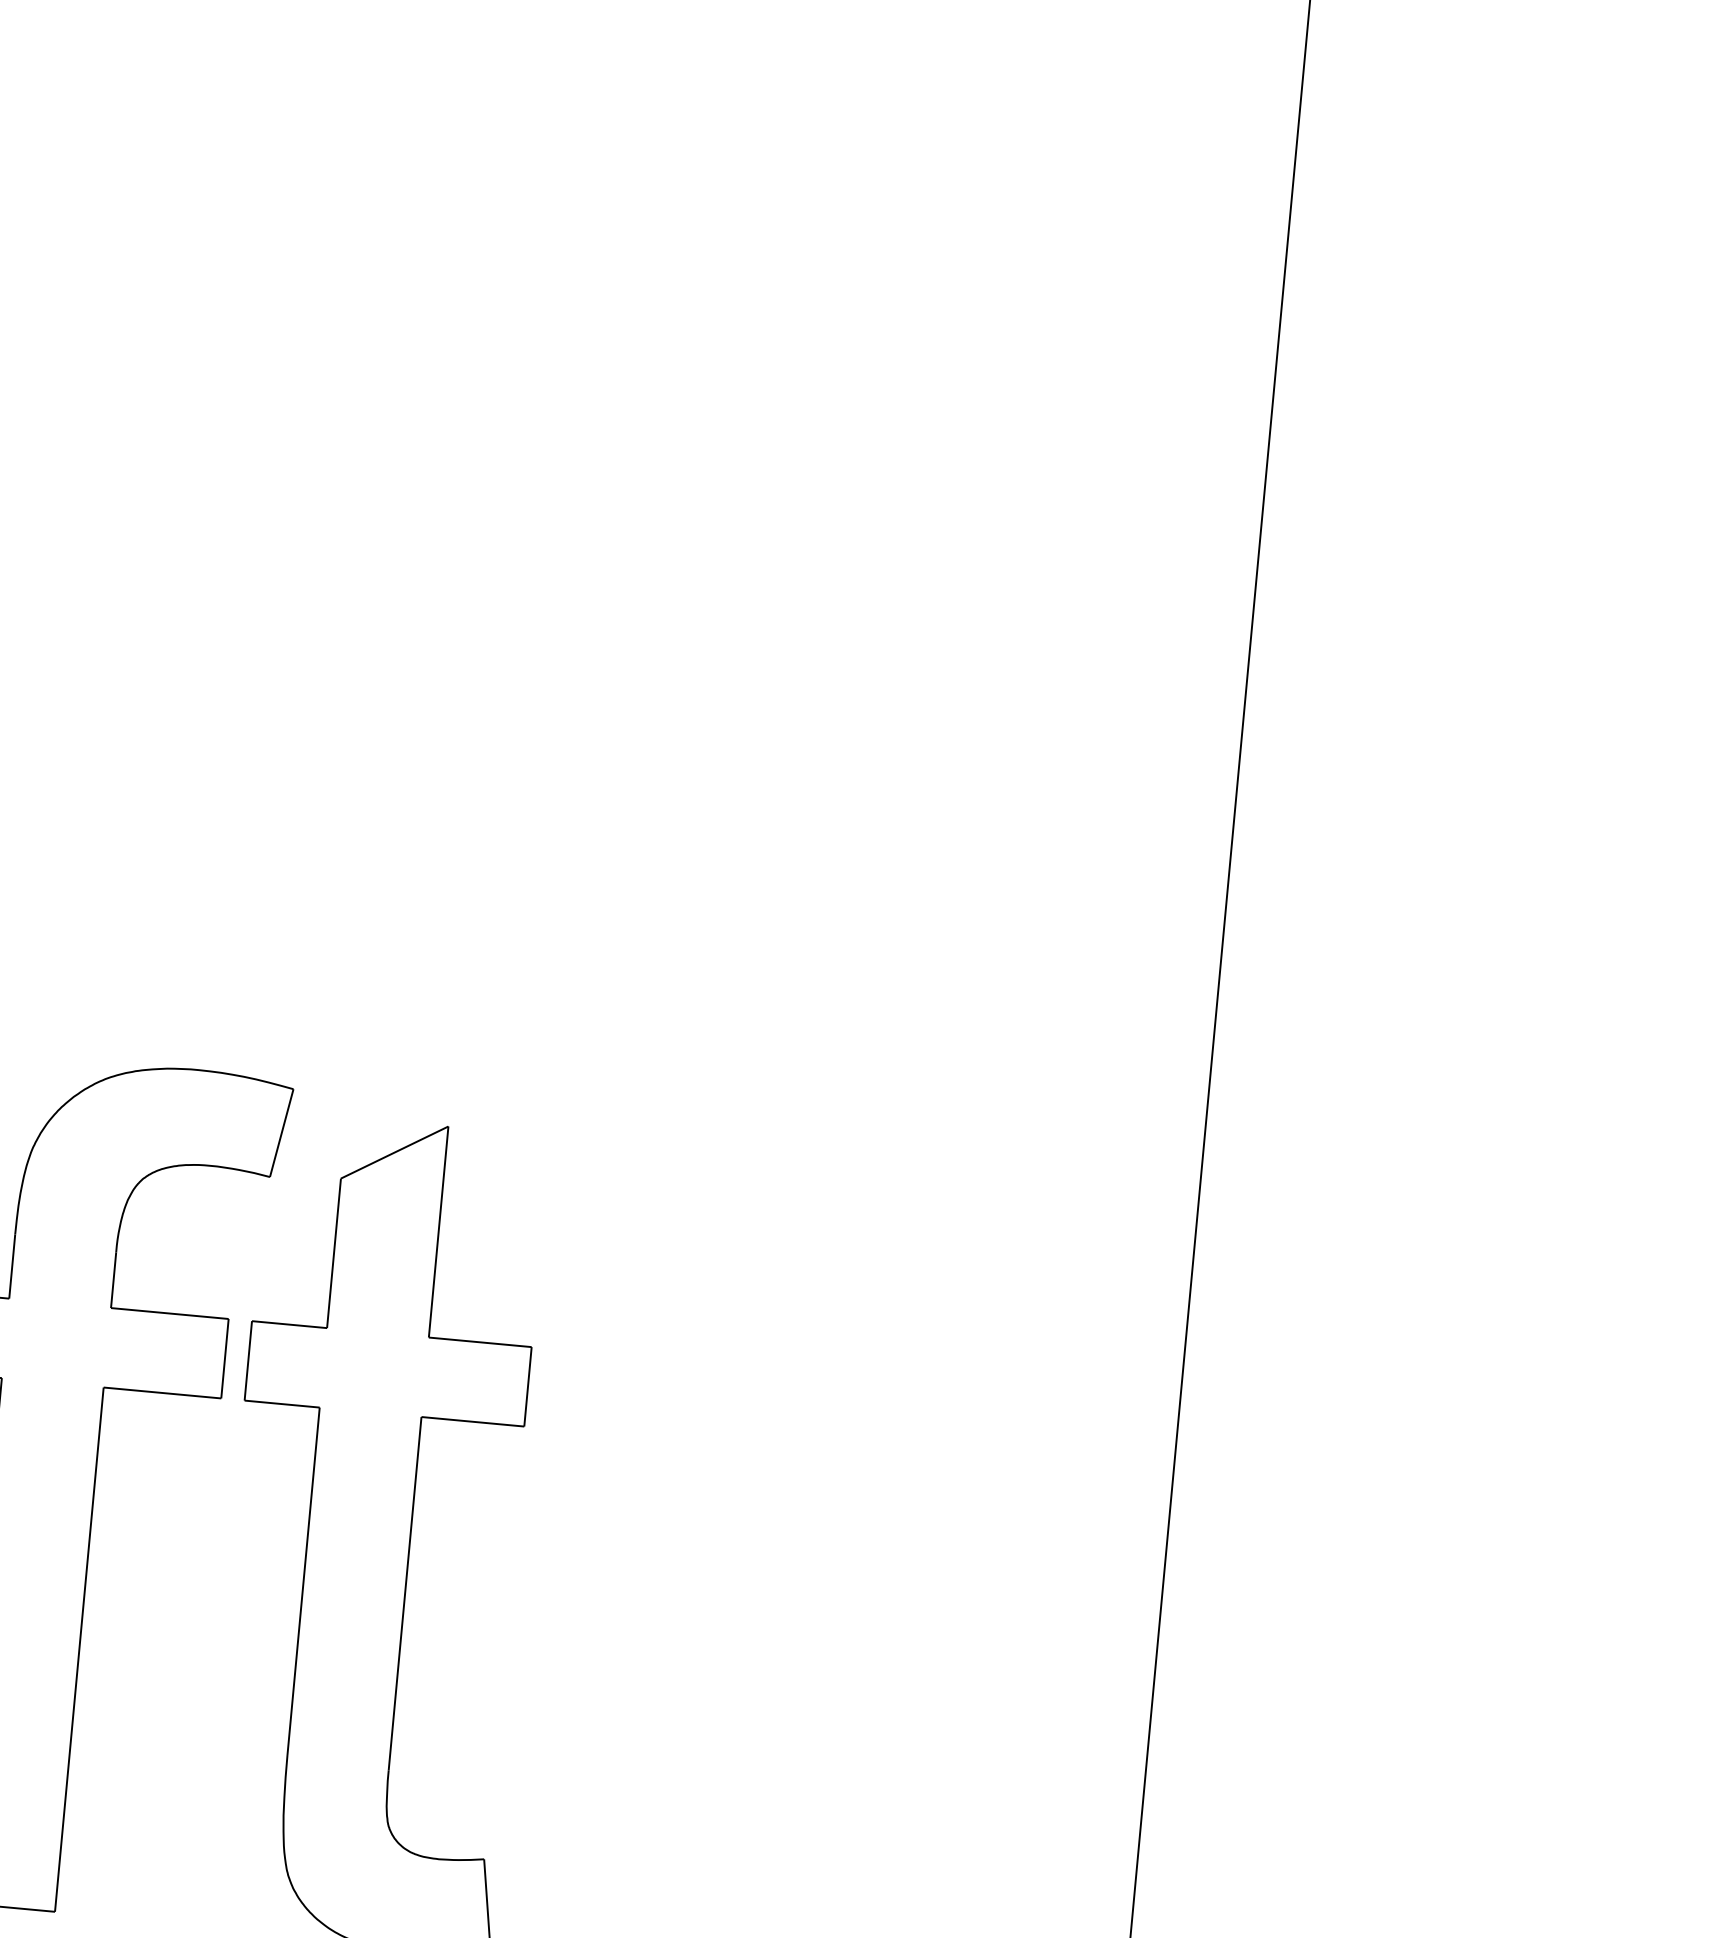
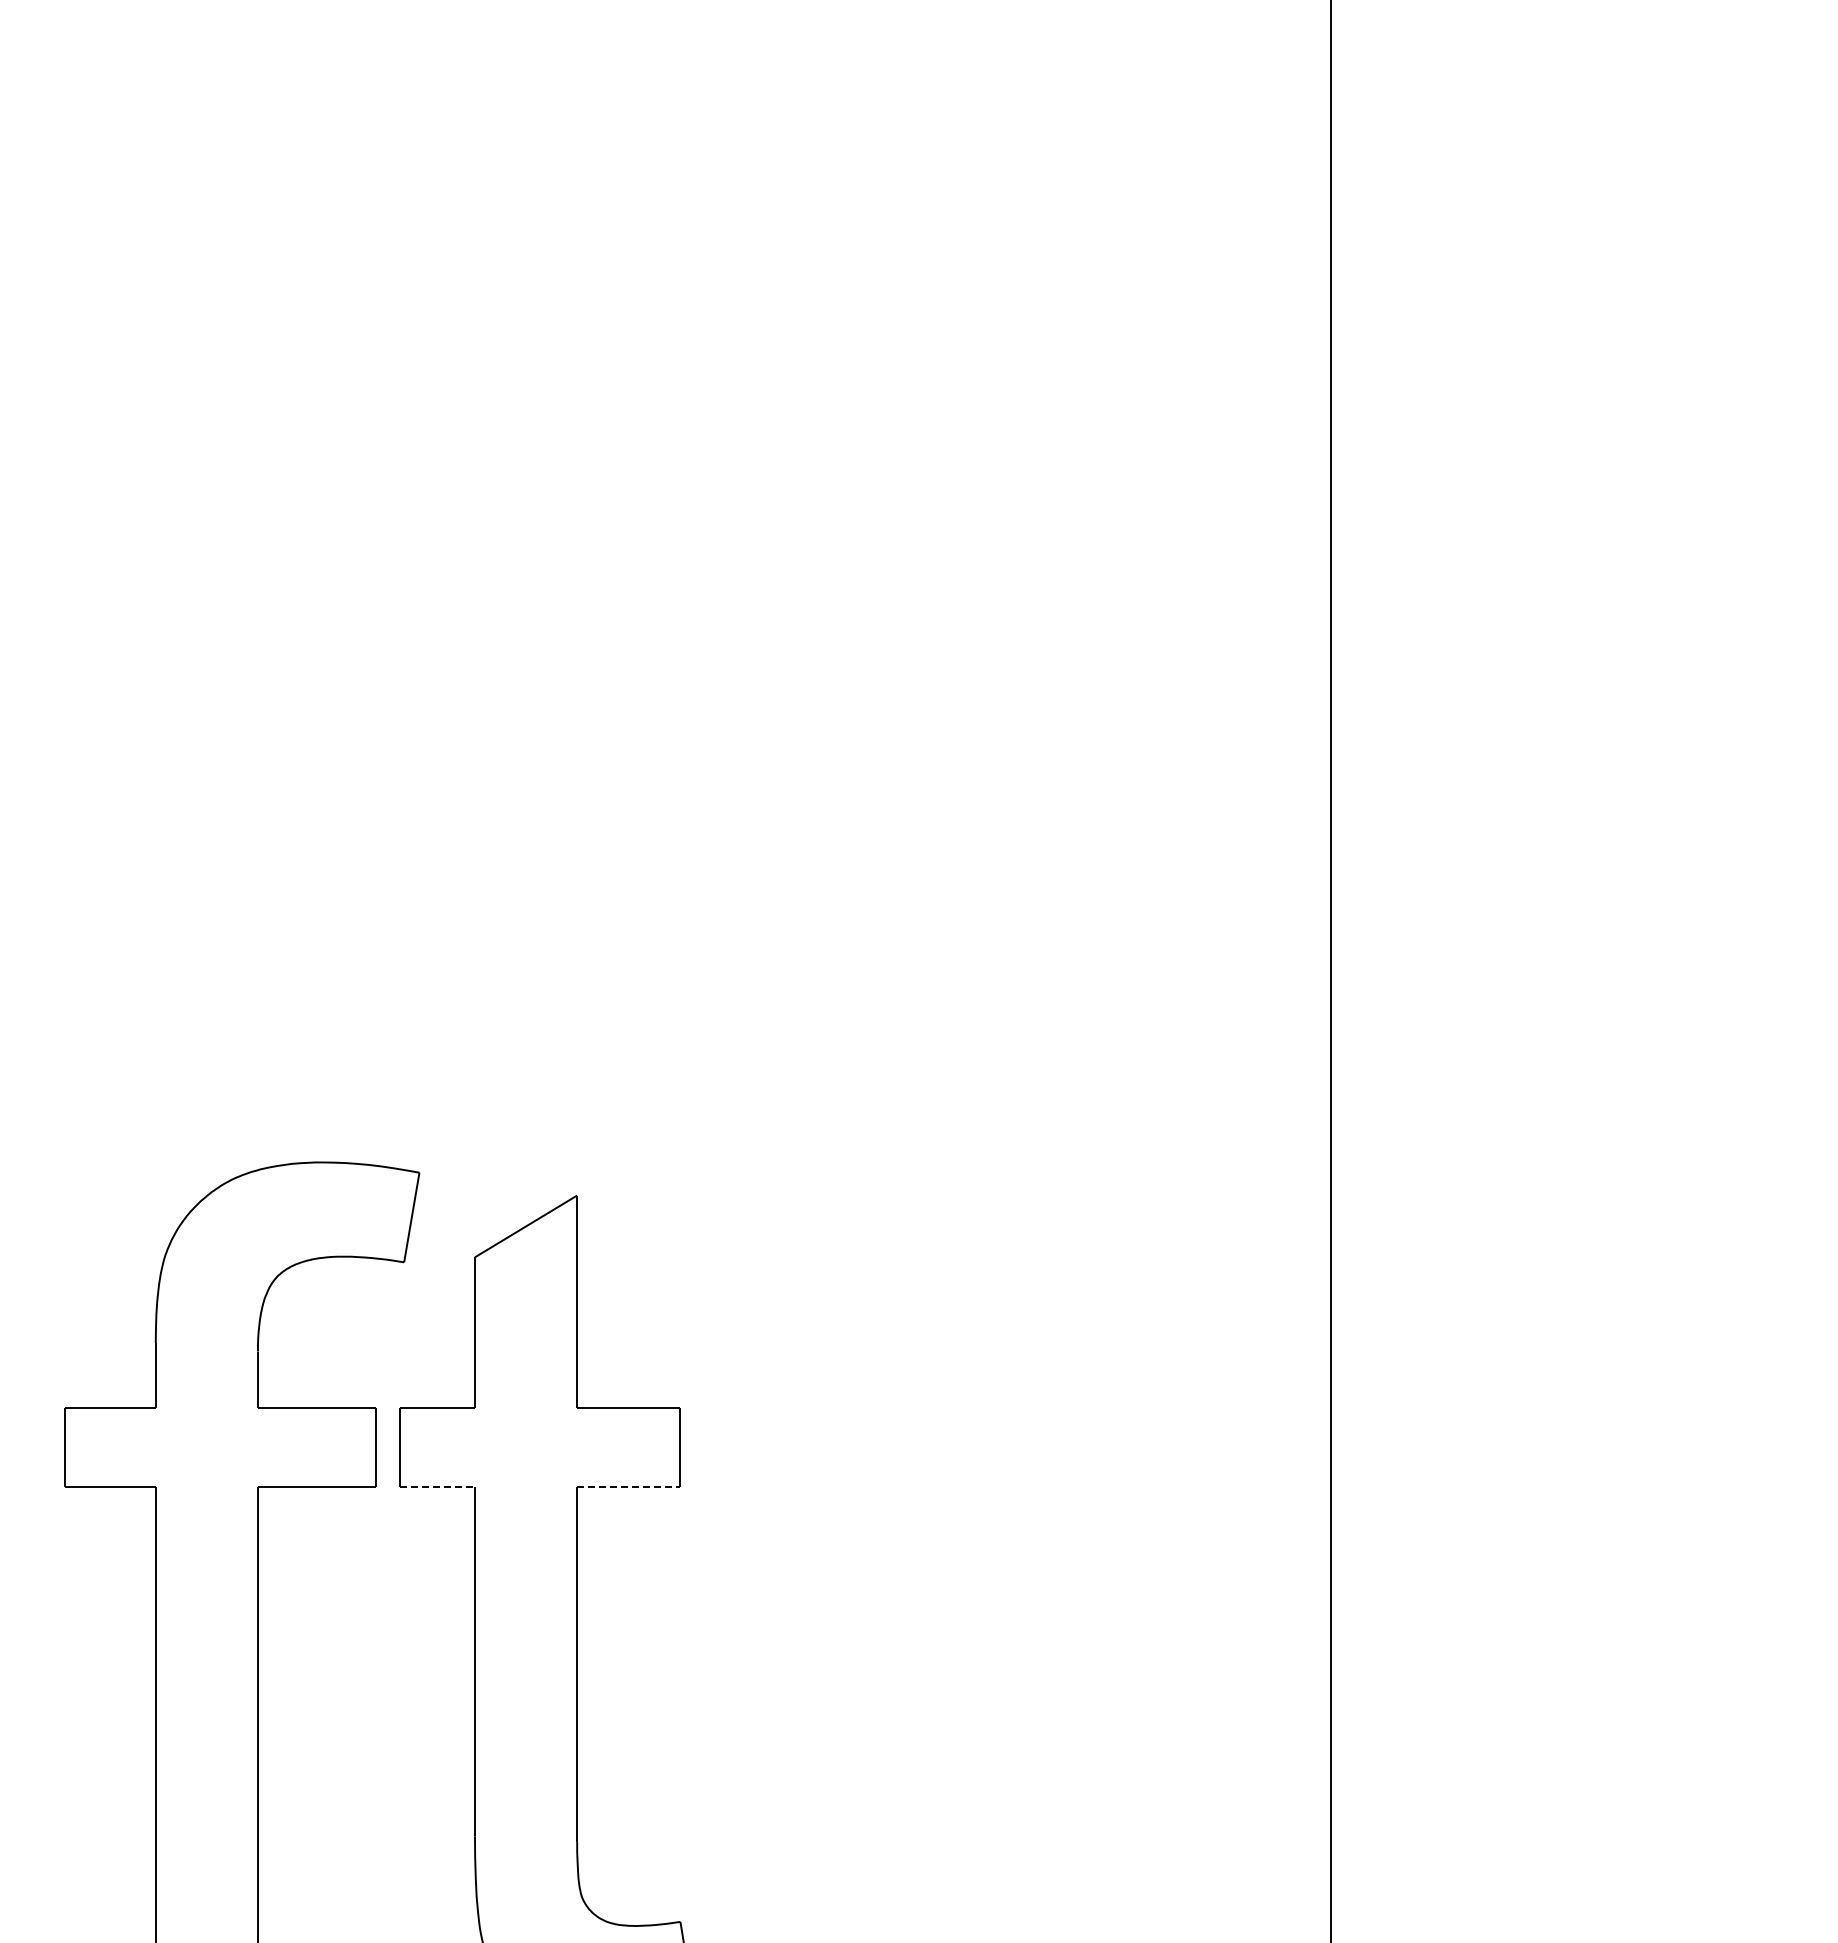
line: (282, 1404) -> (437, 1487), solid -> dashed
line: (472, 1421) -> (628, 1487), solid -> dashed

